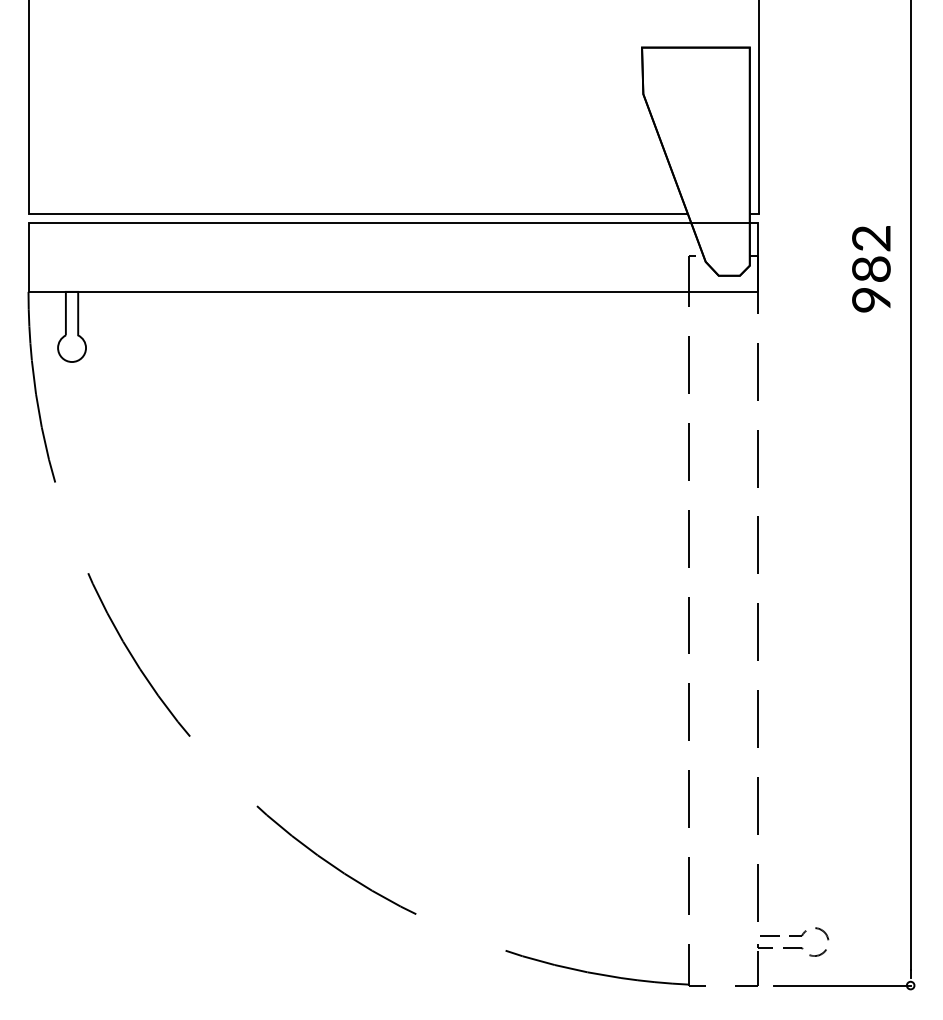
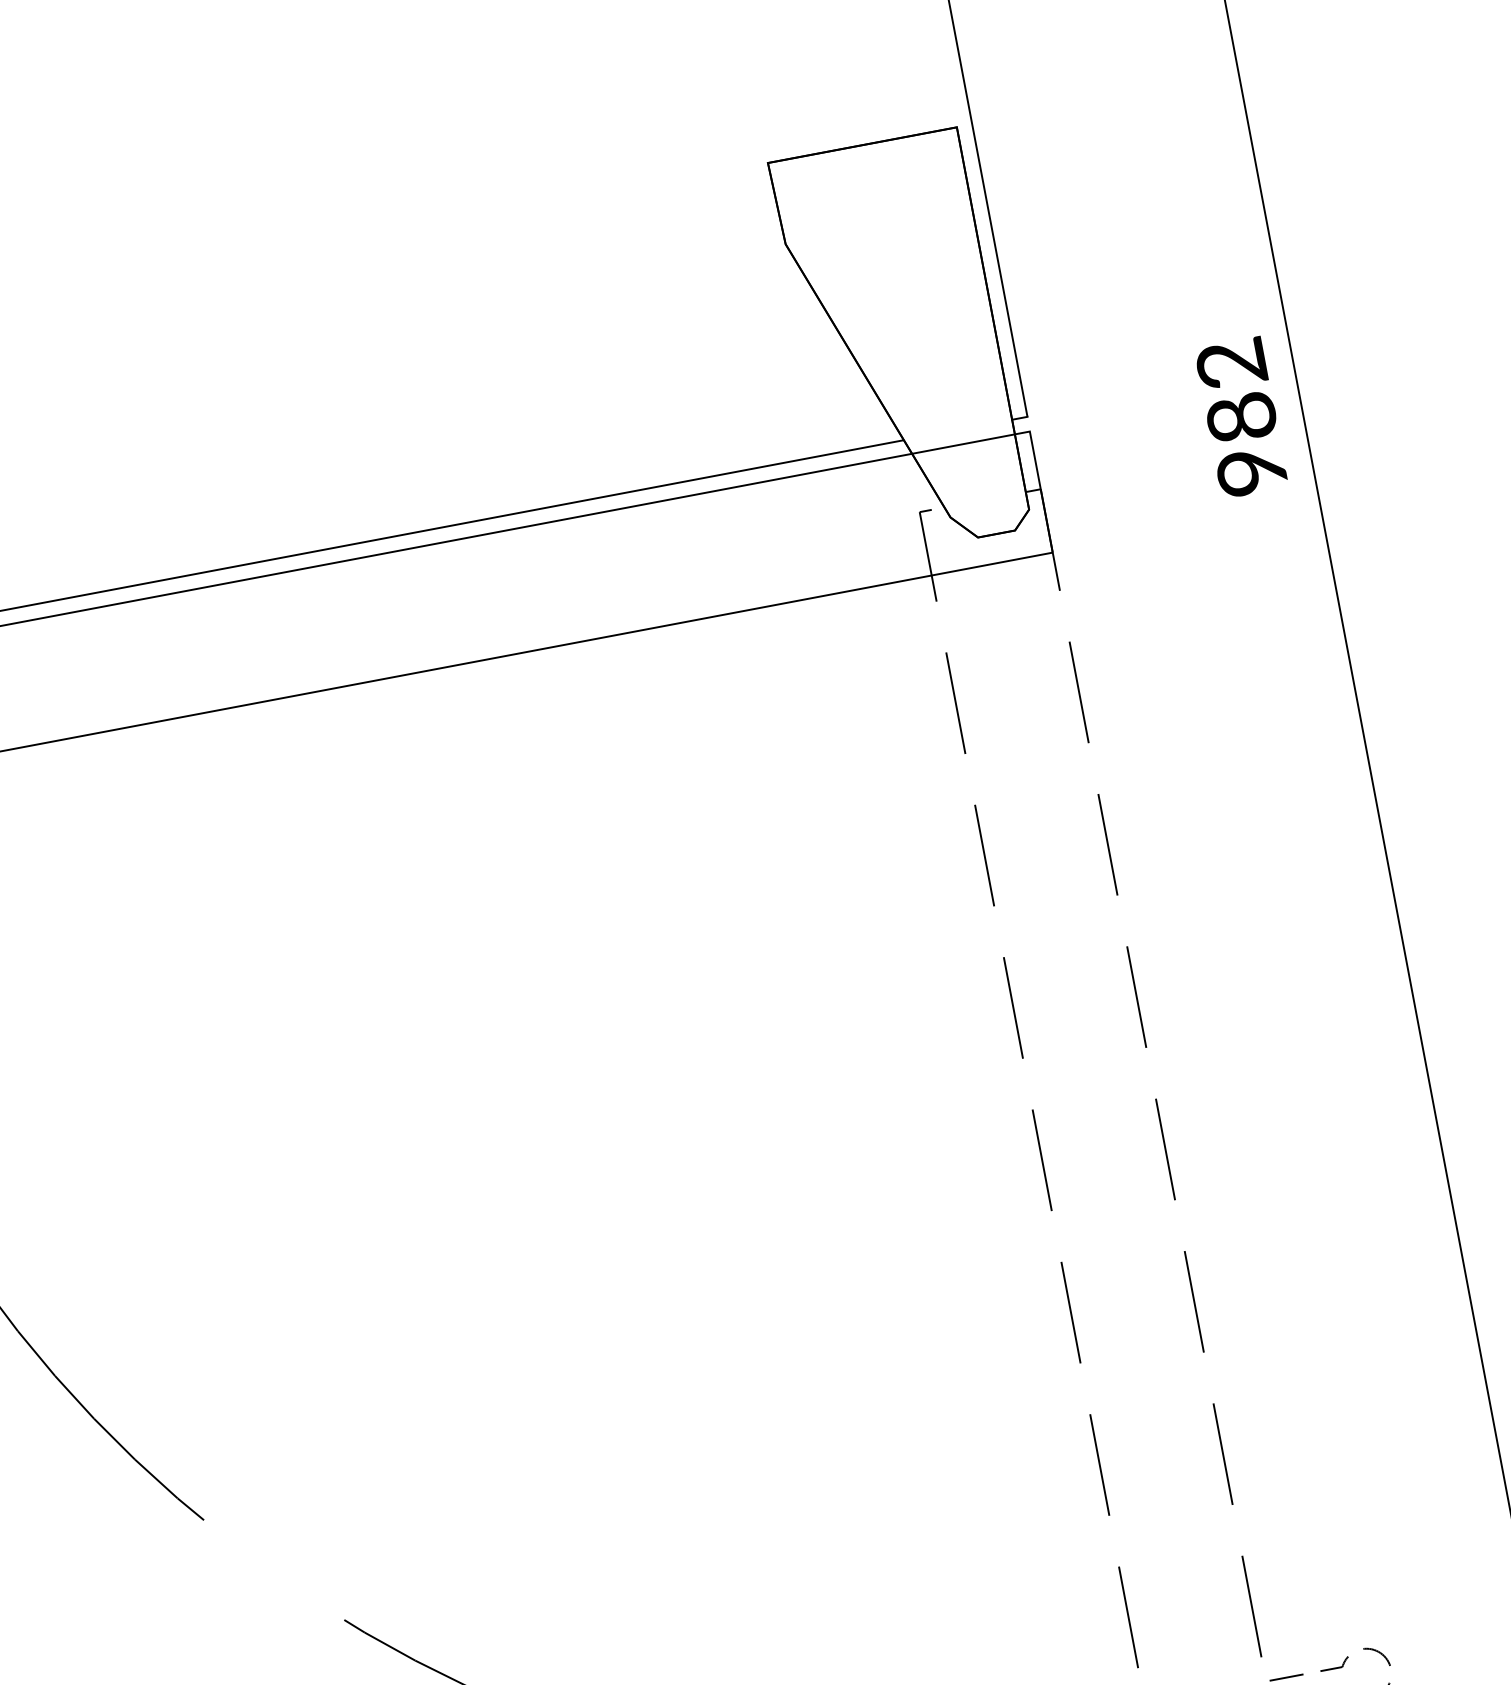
text: (871, 269) -> (1241, 418), moved

